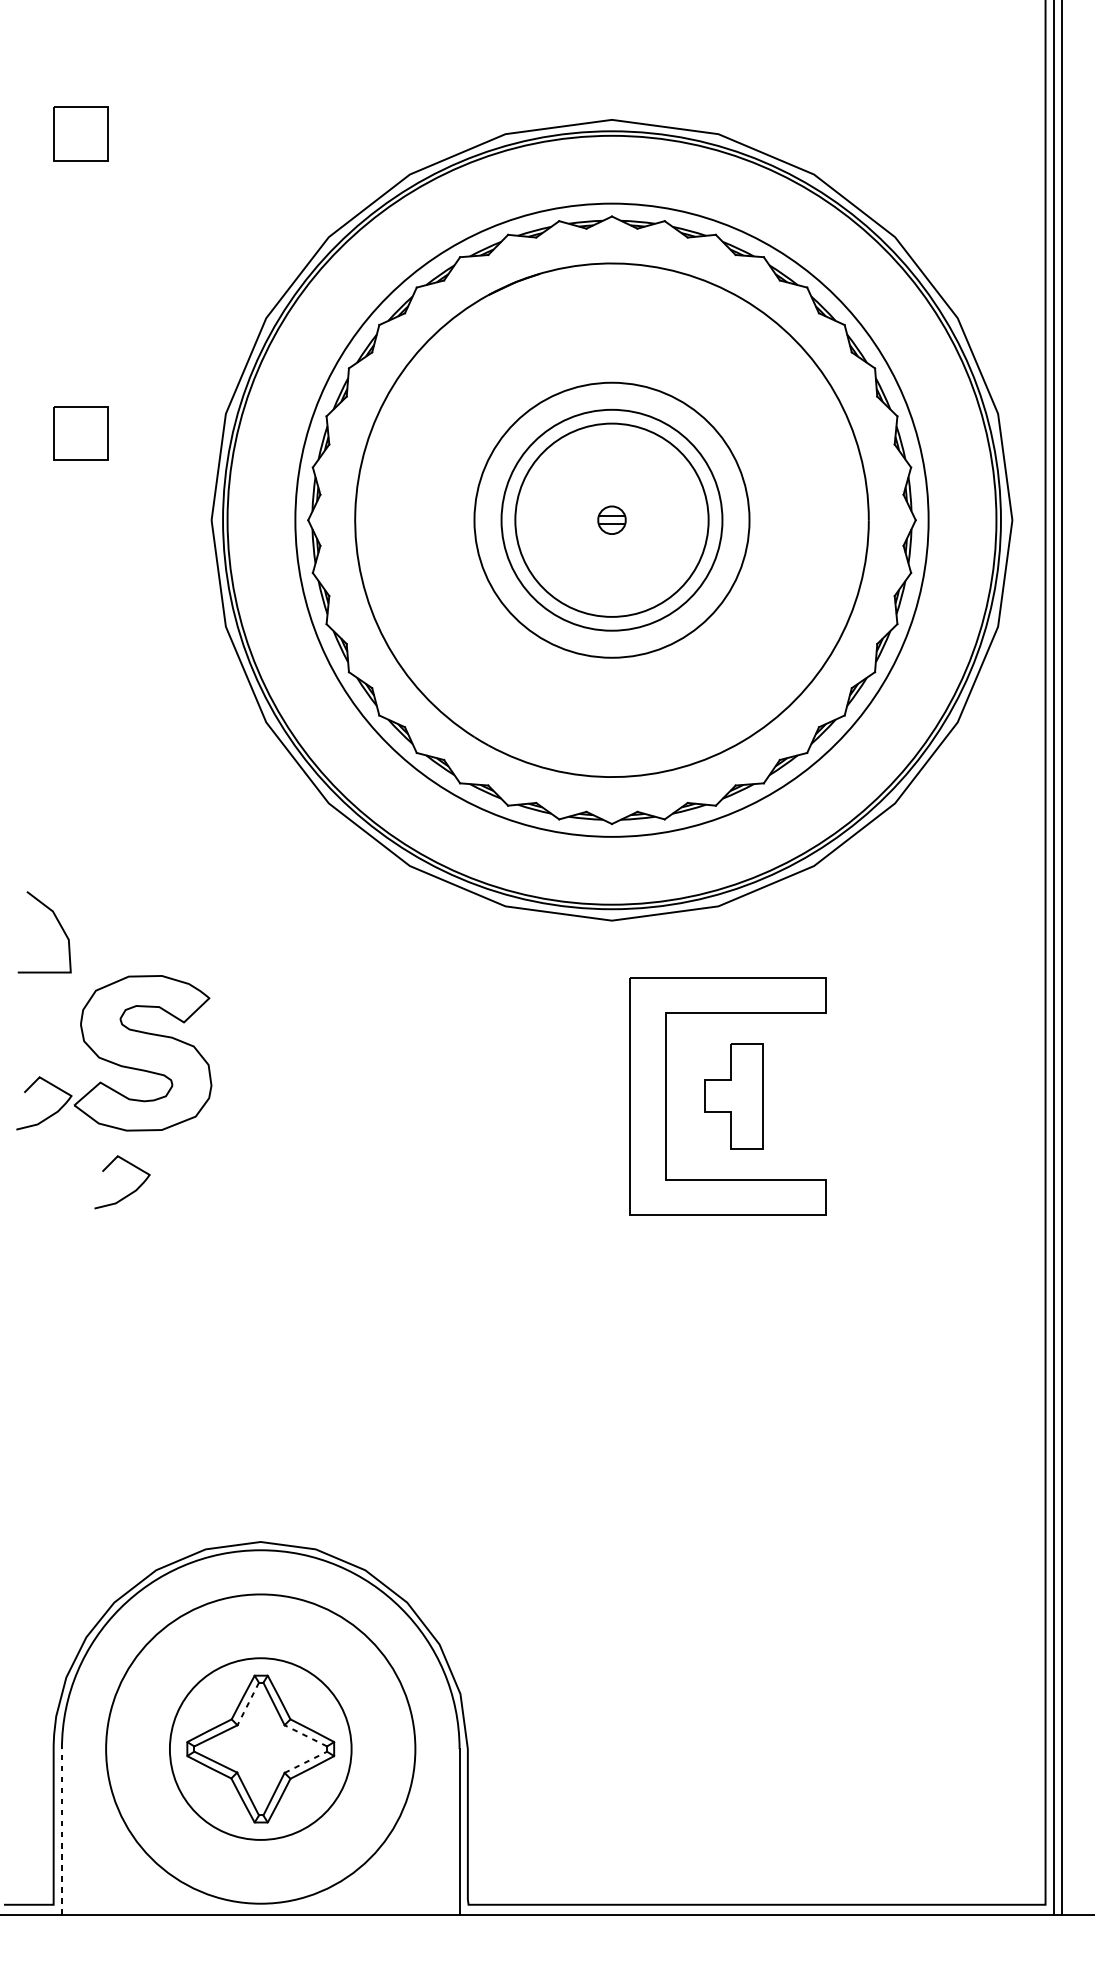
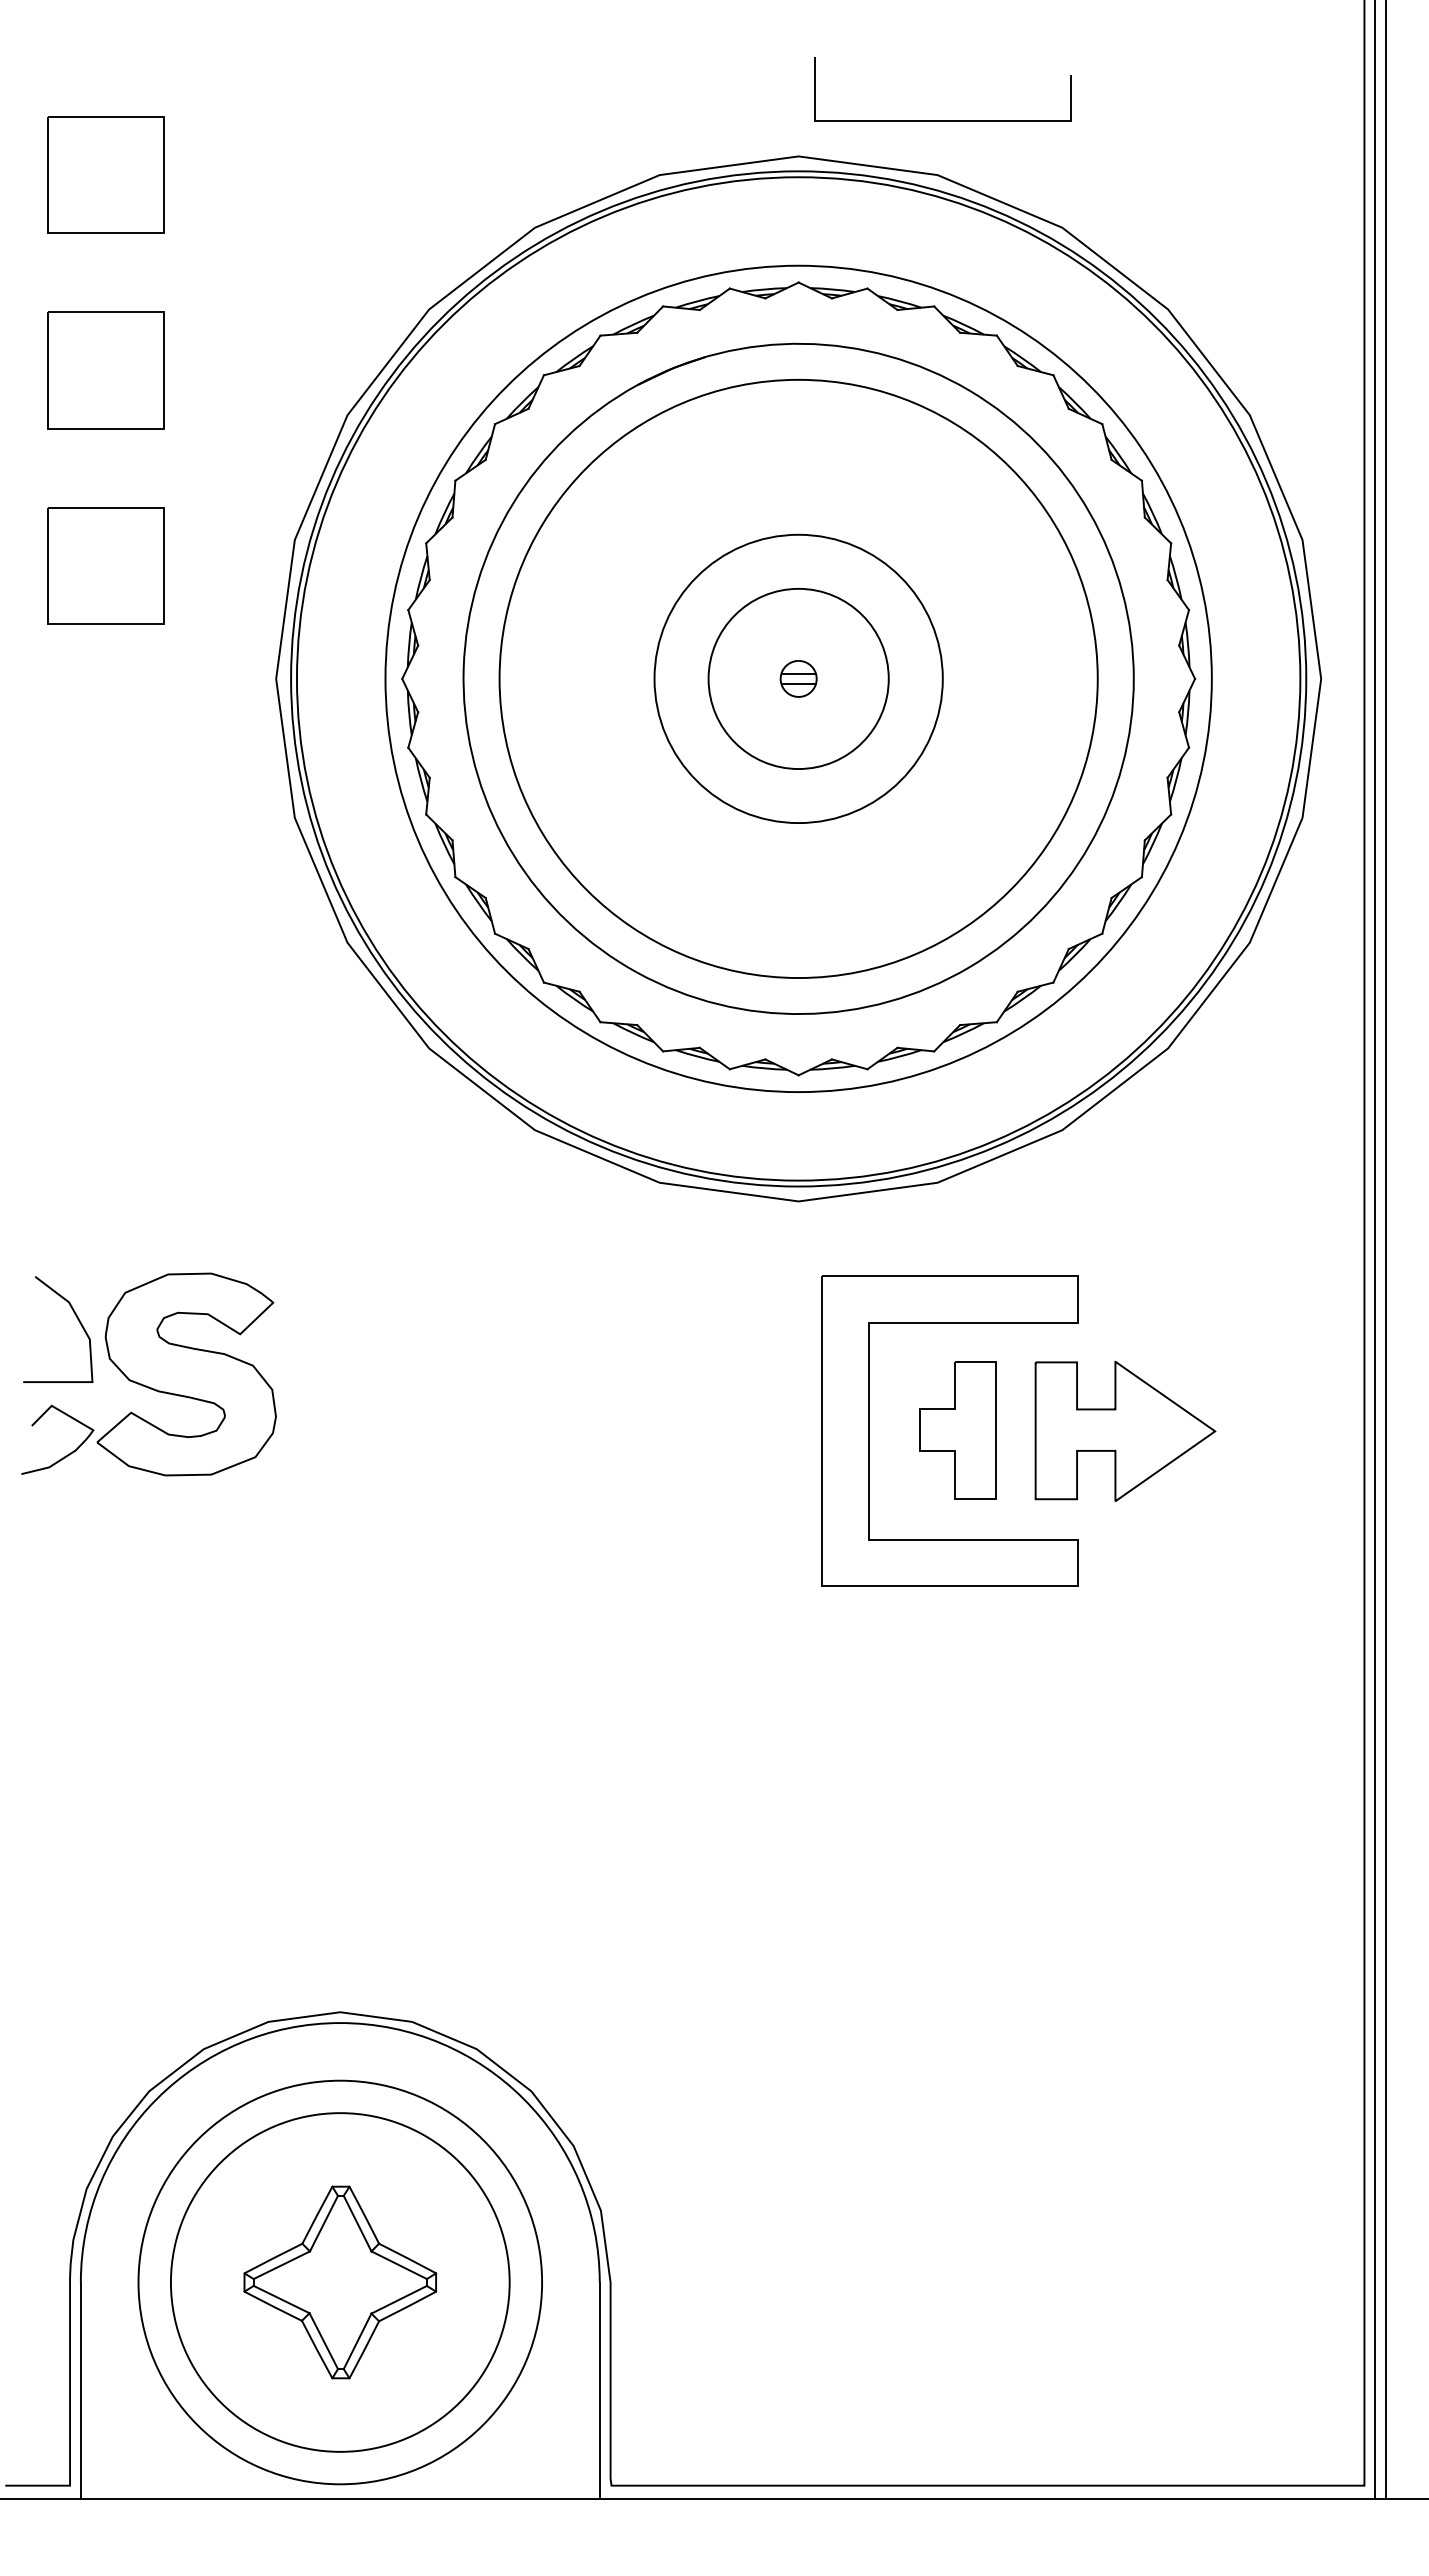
curve: (722, 92) -> (942, 120), added
part: (80, 133) -> (105, 174), size x1.67
part: (80, 283) -> (105, 370), added
part: (80, 433) -> (105, 565), size x1.67
circle: (611, 519) -> (798, 678), size x0.71
circle: (611, 519) -> (798, 678), size x1.67
curve: (57, 922) -> (75, 1316), moved
part: (862, 1096) -> (1125, 1430), added
curve: (128, 1194) -> (167, 1558), removed
line: (247, 1704) -> (323, 2224), dashed -> solid
line: (305, 1735) -> (398, 2264), dashed -> solid
circle: (260, 1749) -> (339, 2282), size x1.43
line: (306, 1762) -> (399, 2299), dashed -> solid
line: (61, 1831) -> (80, 2390), dashed -> solid

